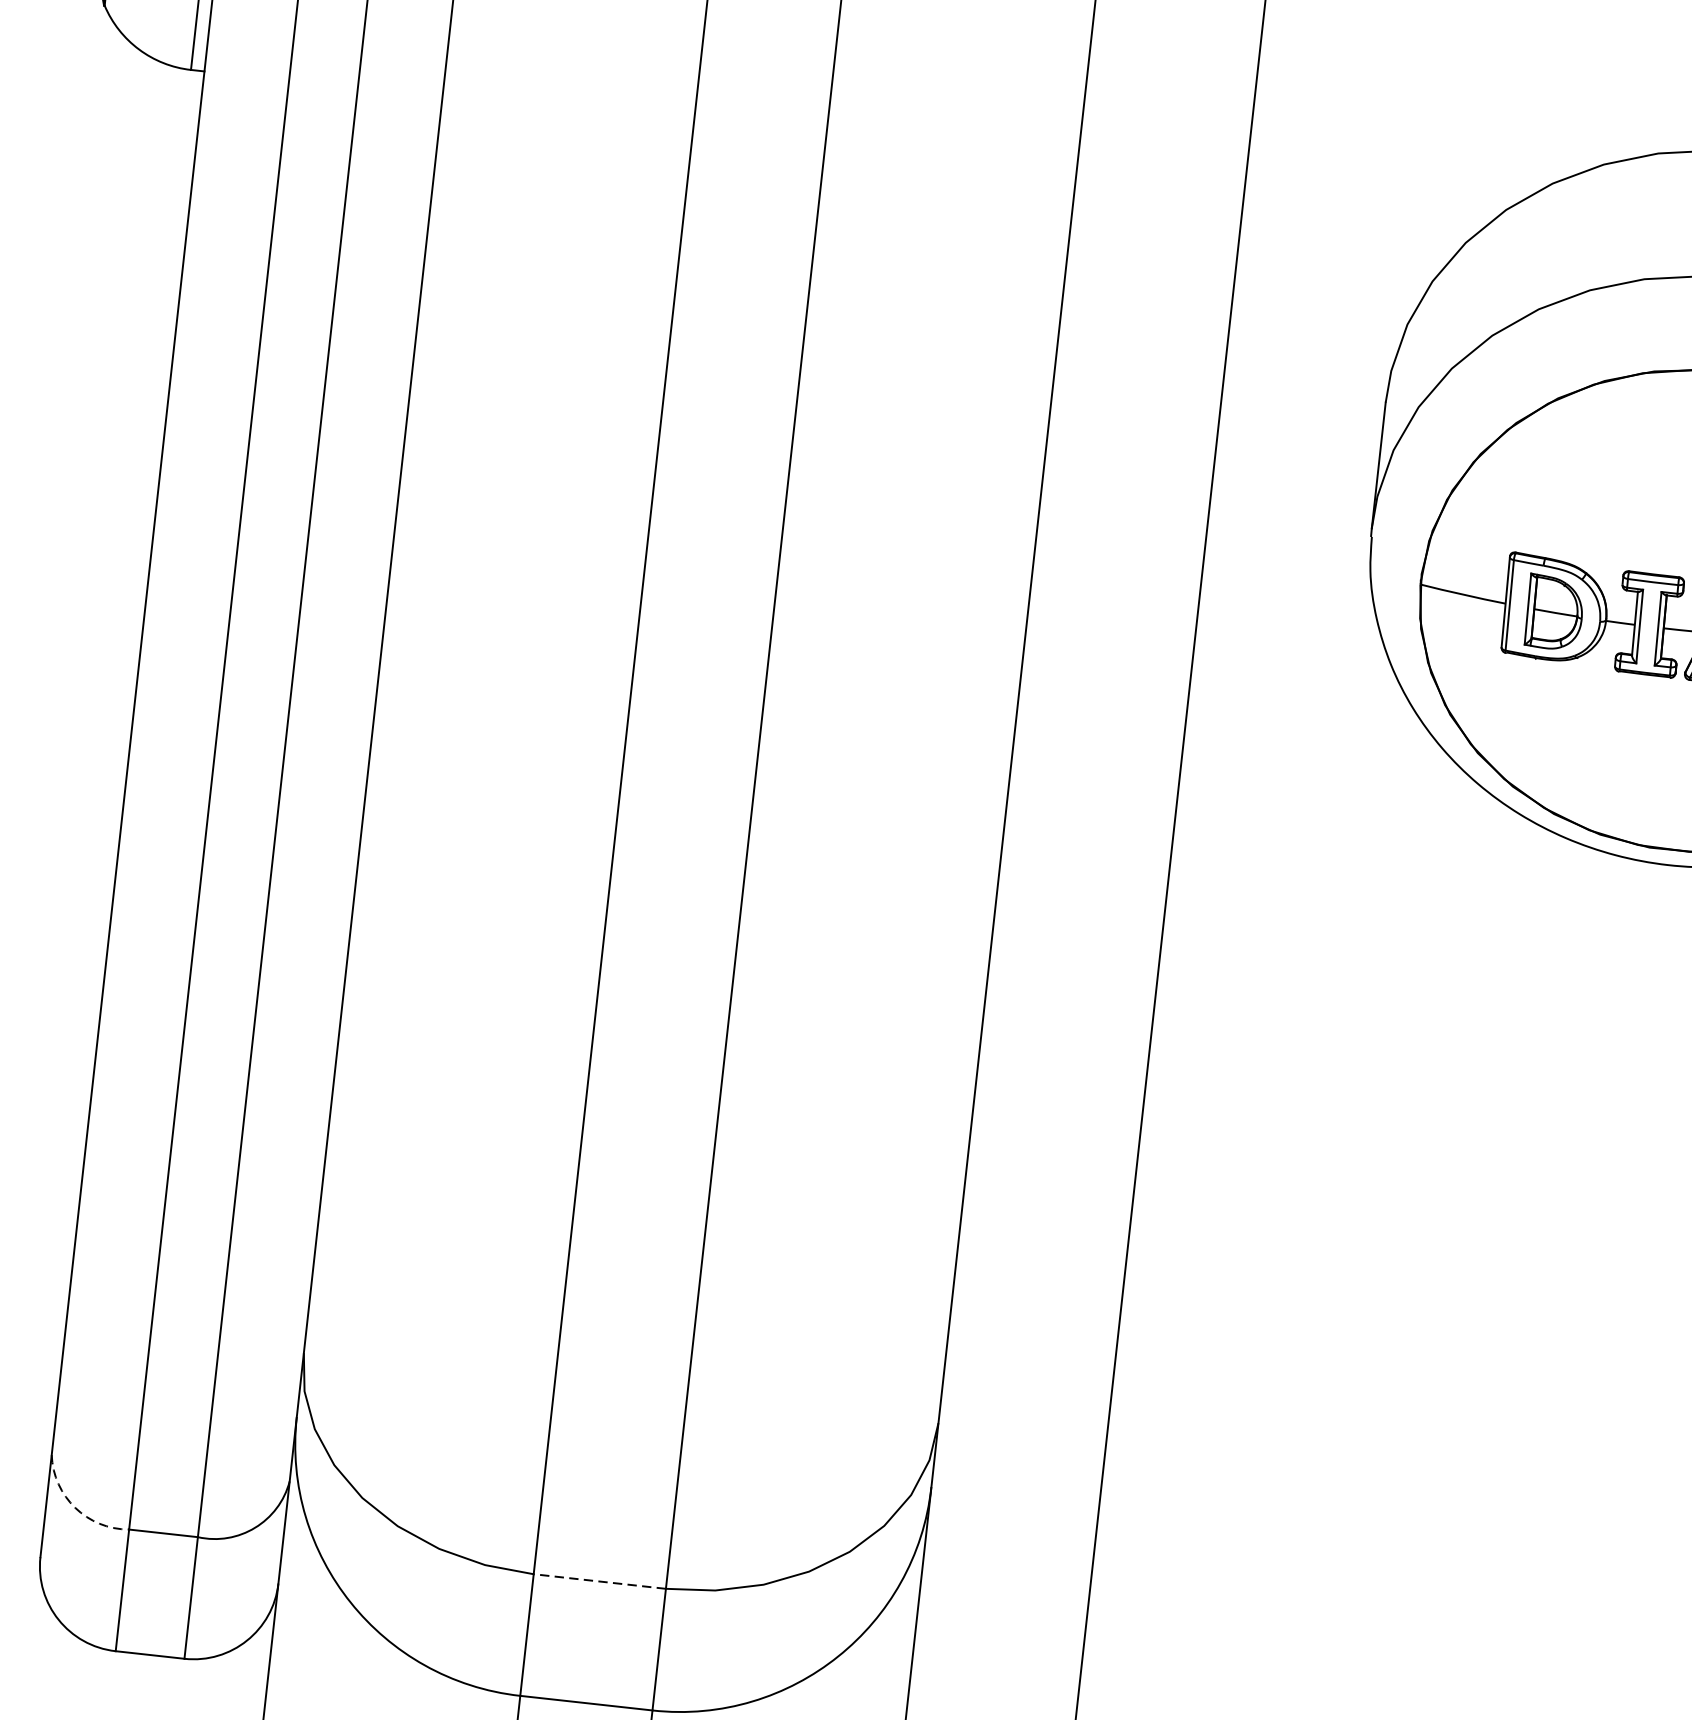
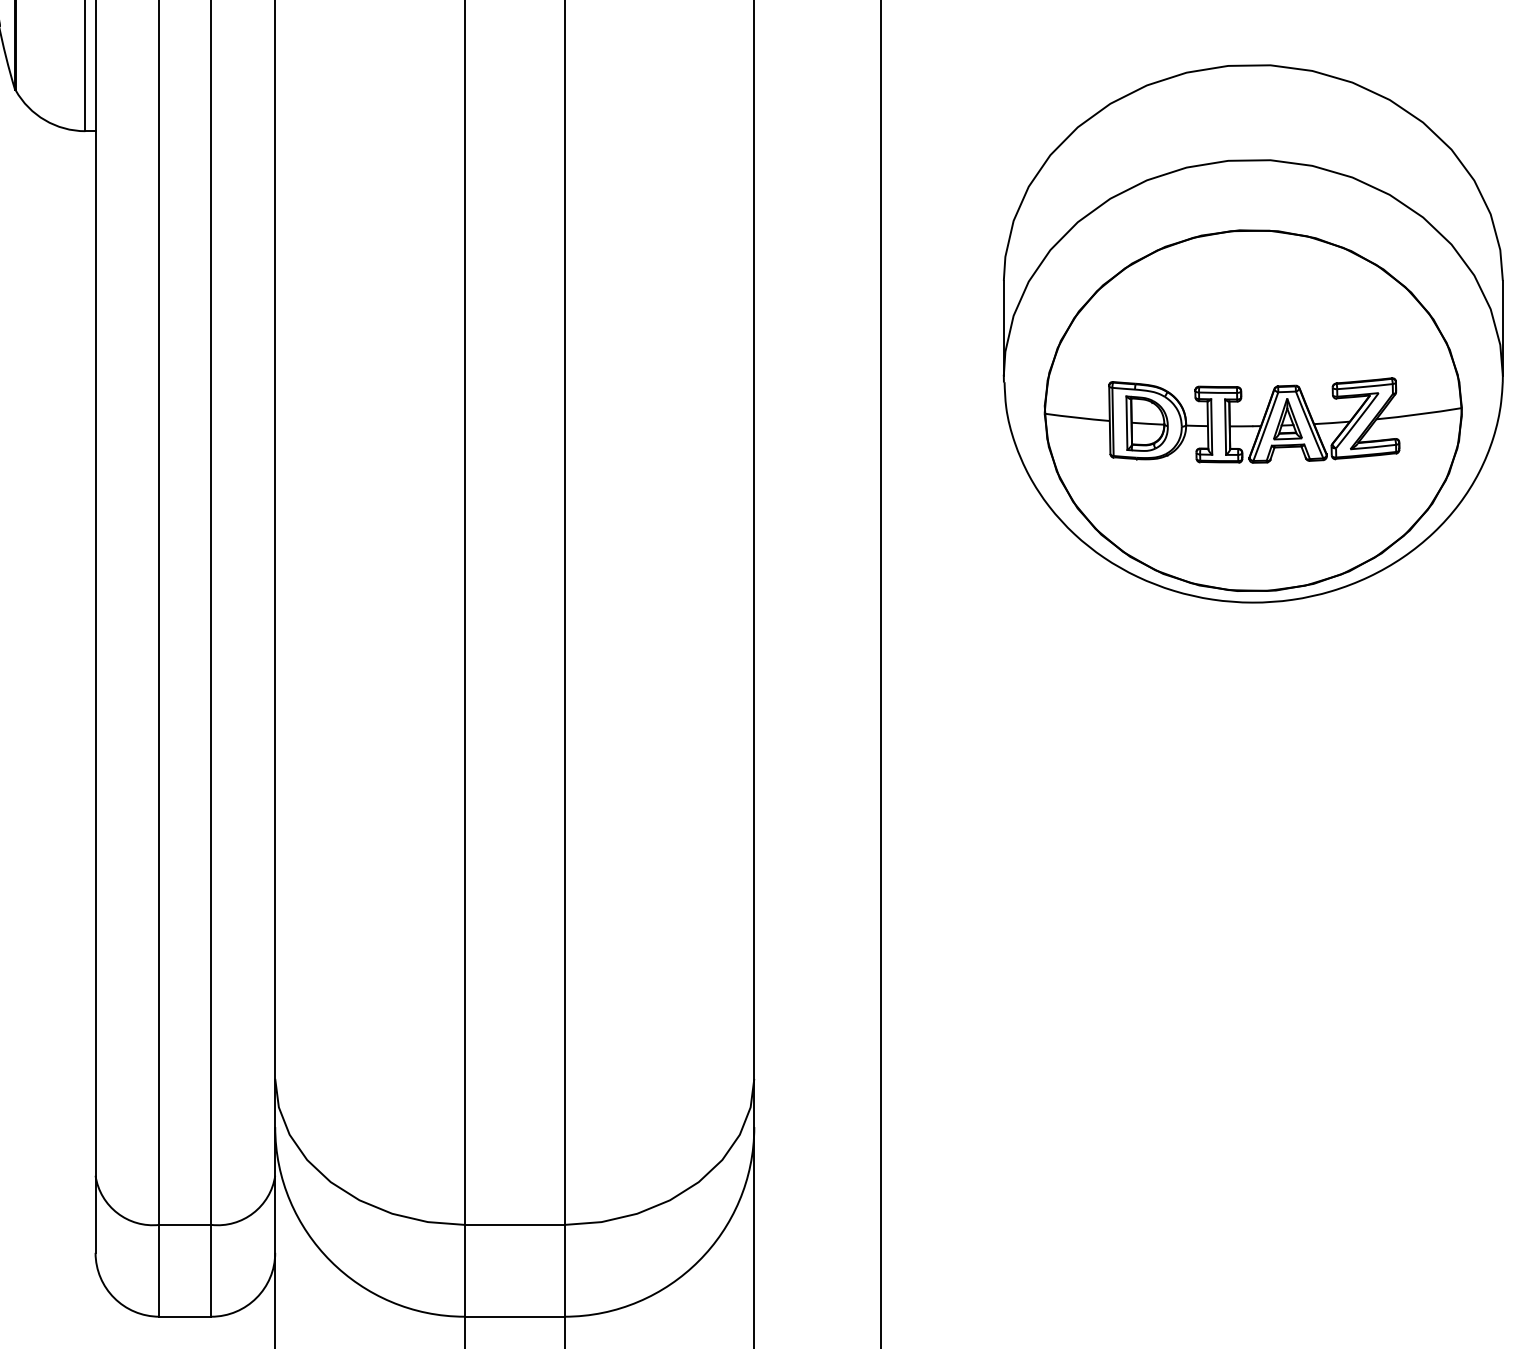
arc: (75, 1508) -> (117, 1213), dashed -> solid
line: (599, 1580) -> (514, 1224), dashed -> solid

